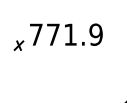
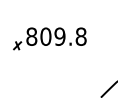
text: (66, 34) -> (56, 36), 771.9 -> 809.8

